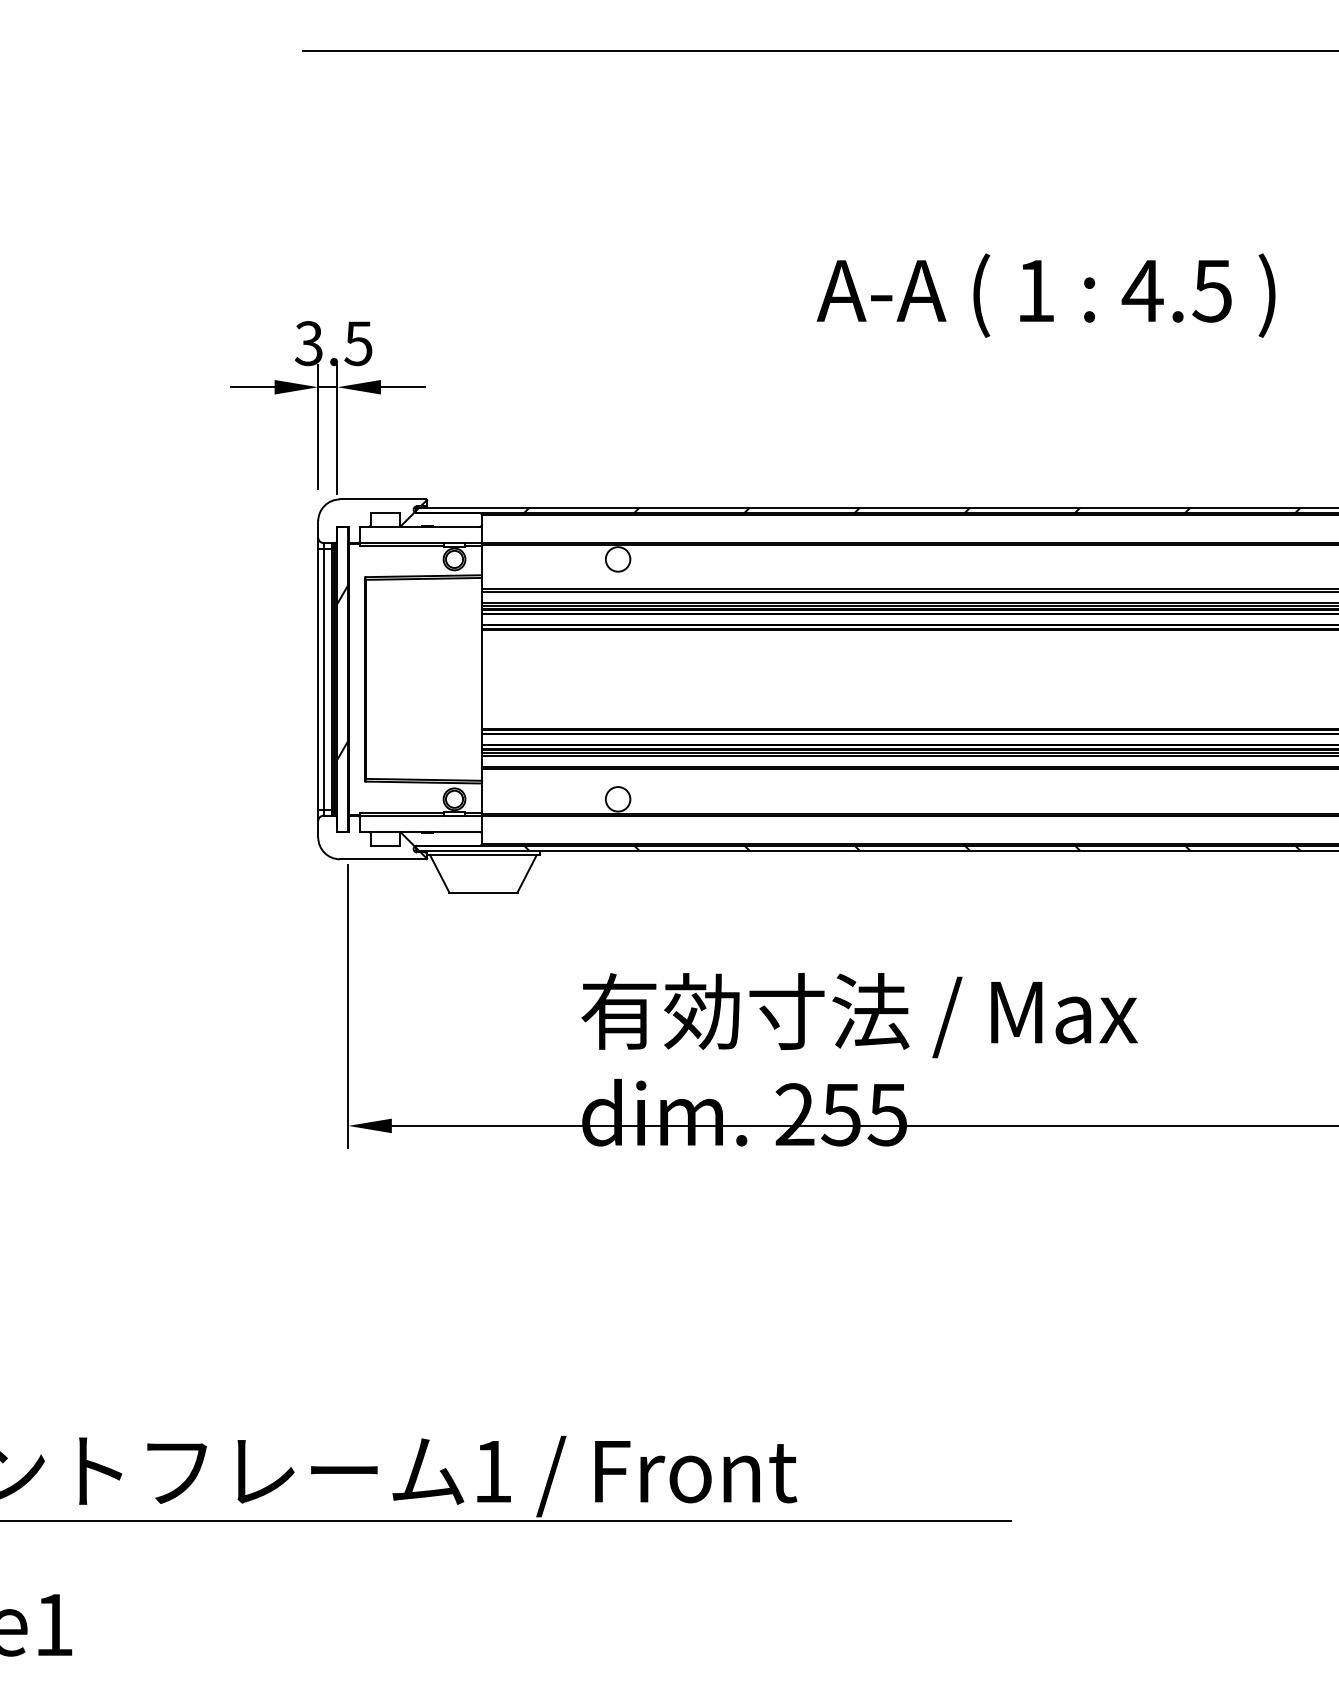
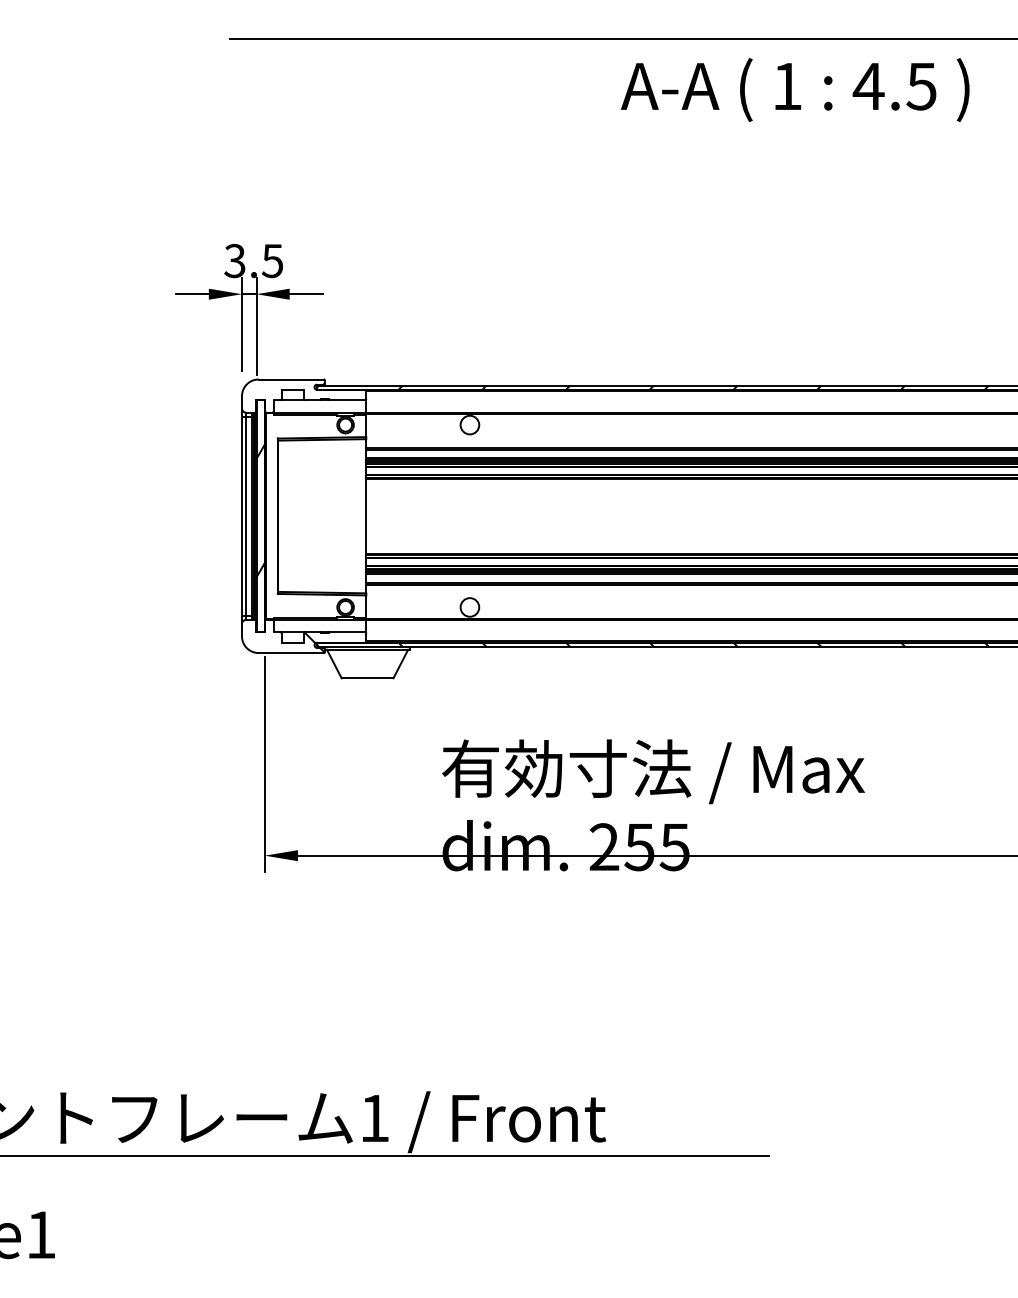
text: (1045, 295) -> (794, 89), moved
hatch: (413, 513) -> (314, 390), removed

